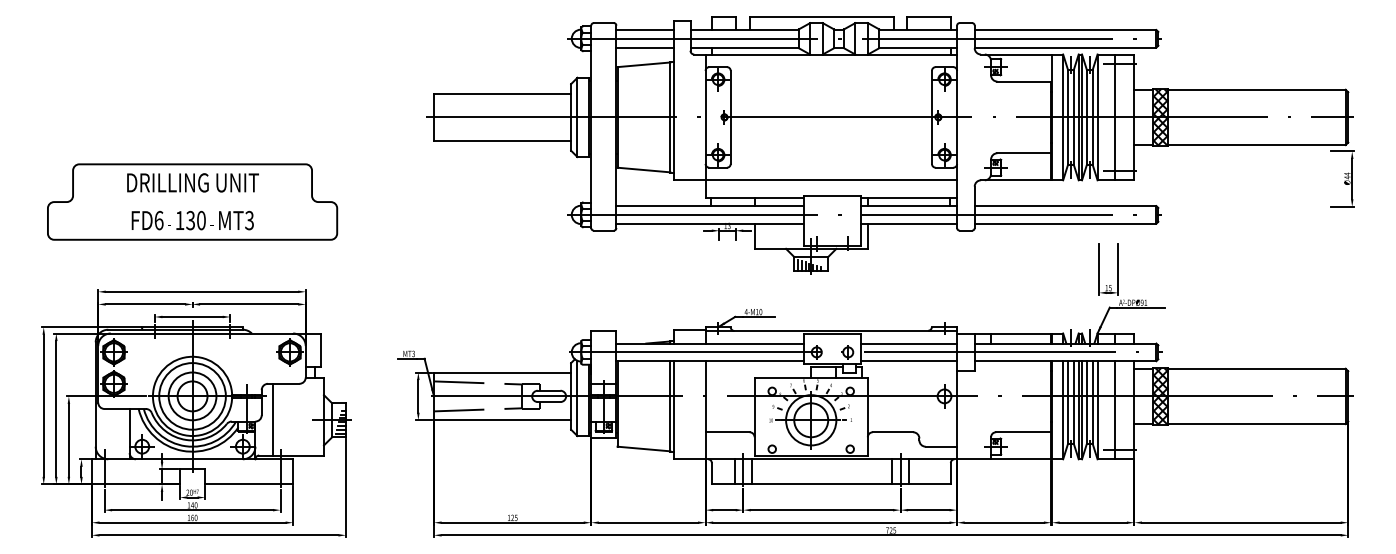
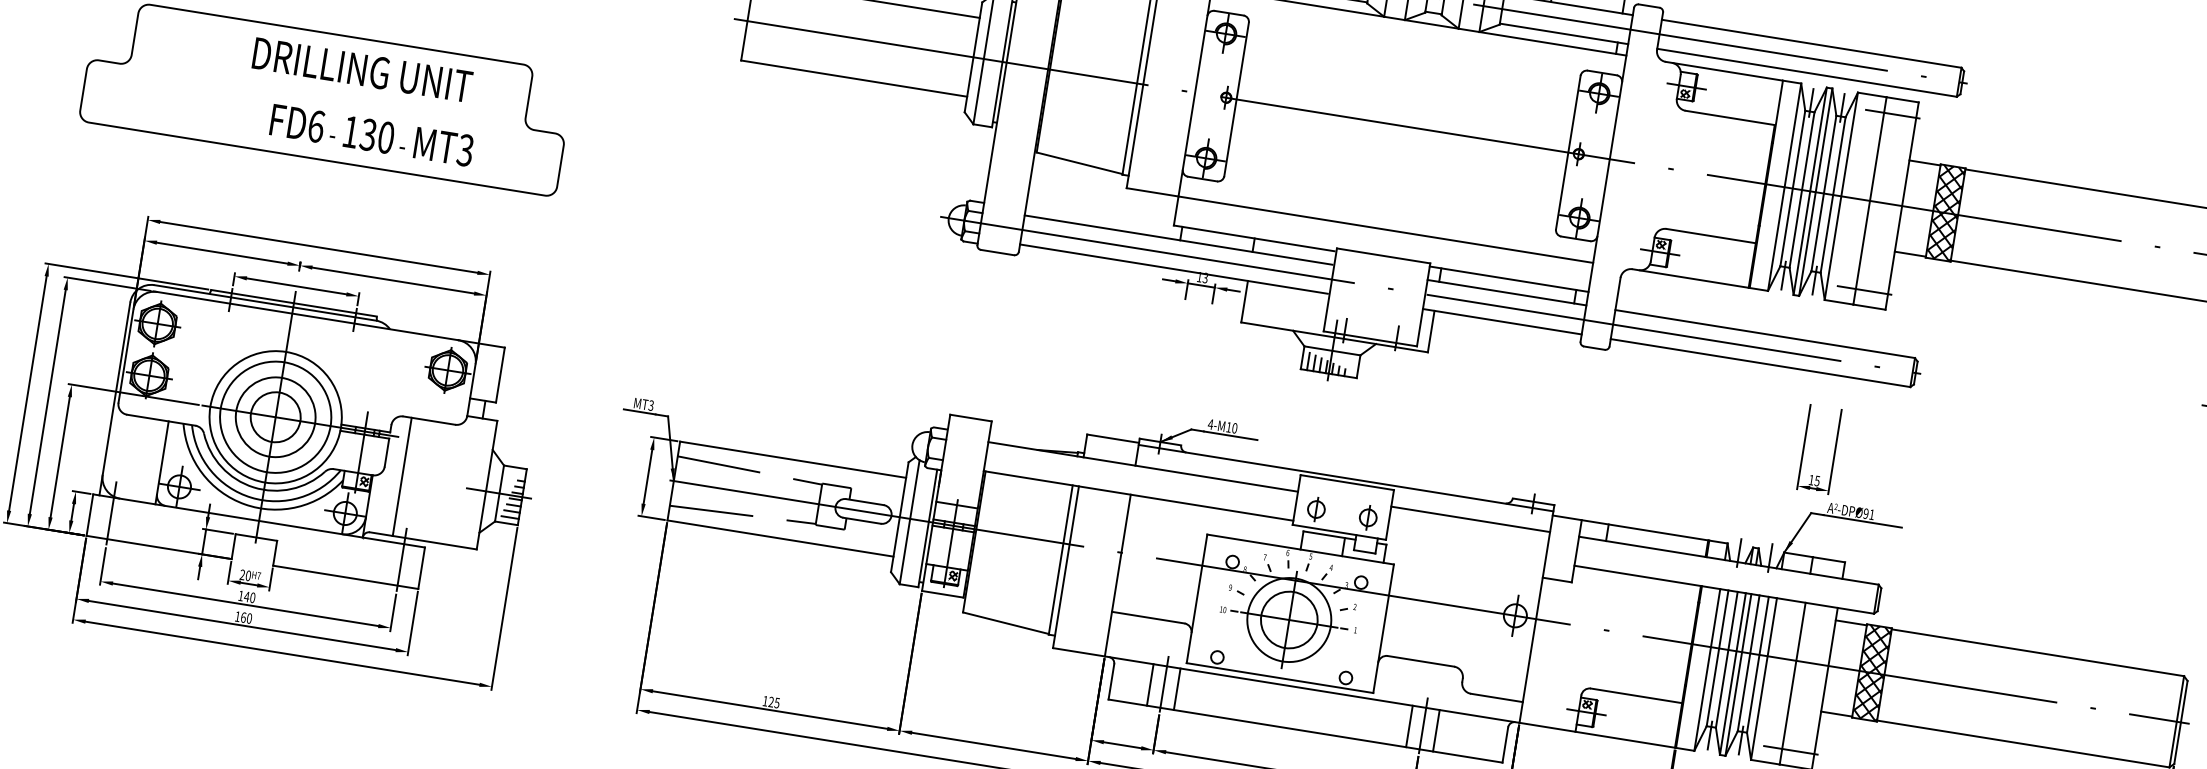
text: (192, 182) -> (361, 69), moved
text: (192, 220) -> (371, 135), moved
line: (865, 352) -> (1396, 522), removed
line: (908, 361) -> (1465, 548), removed

